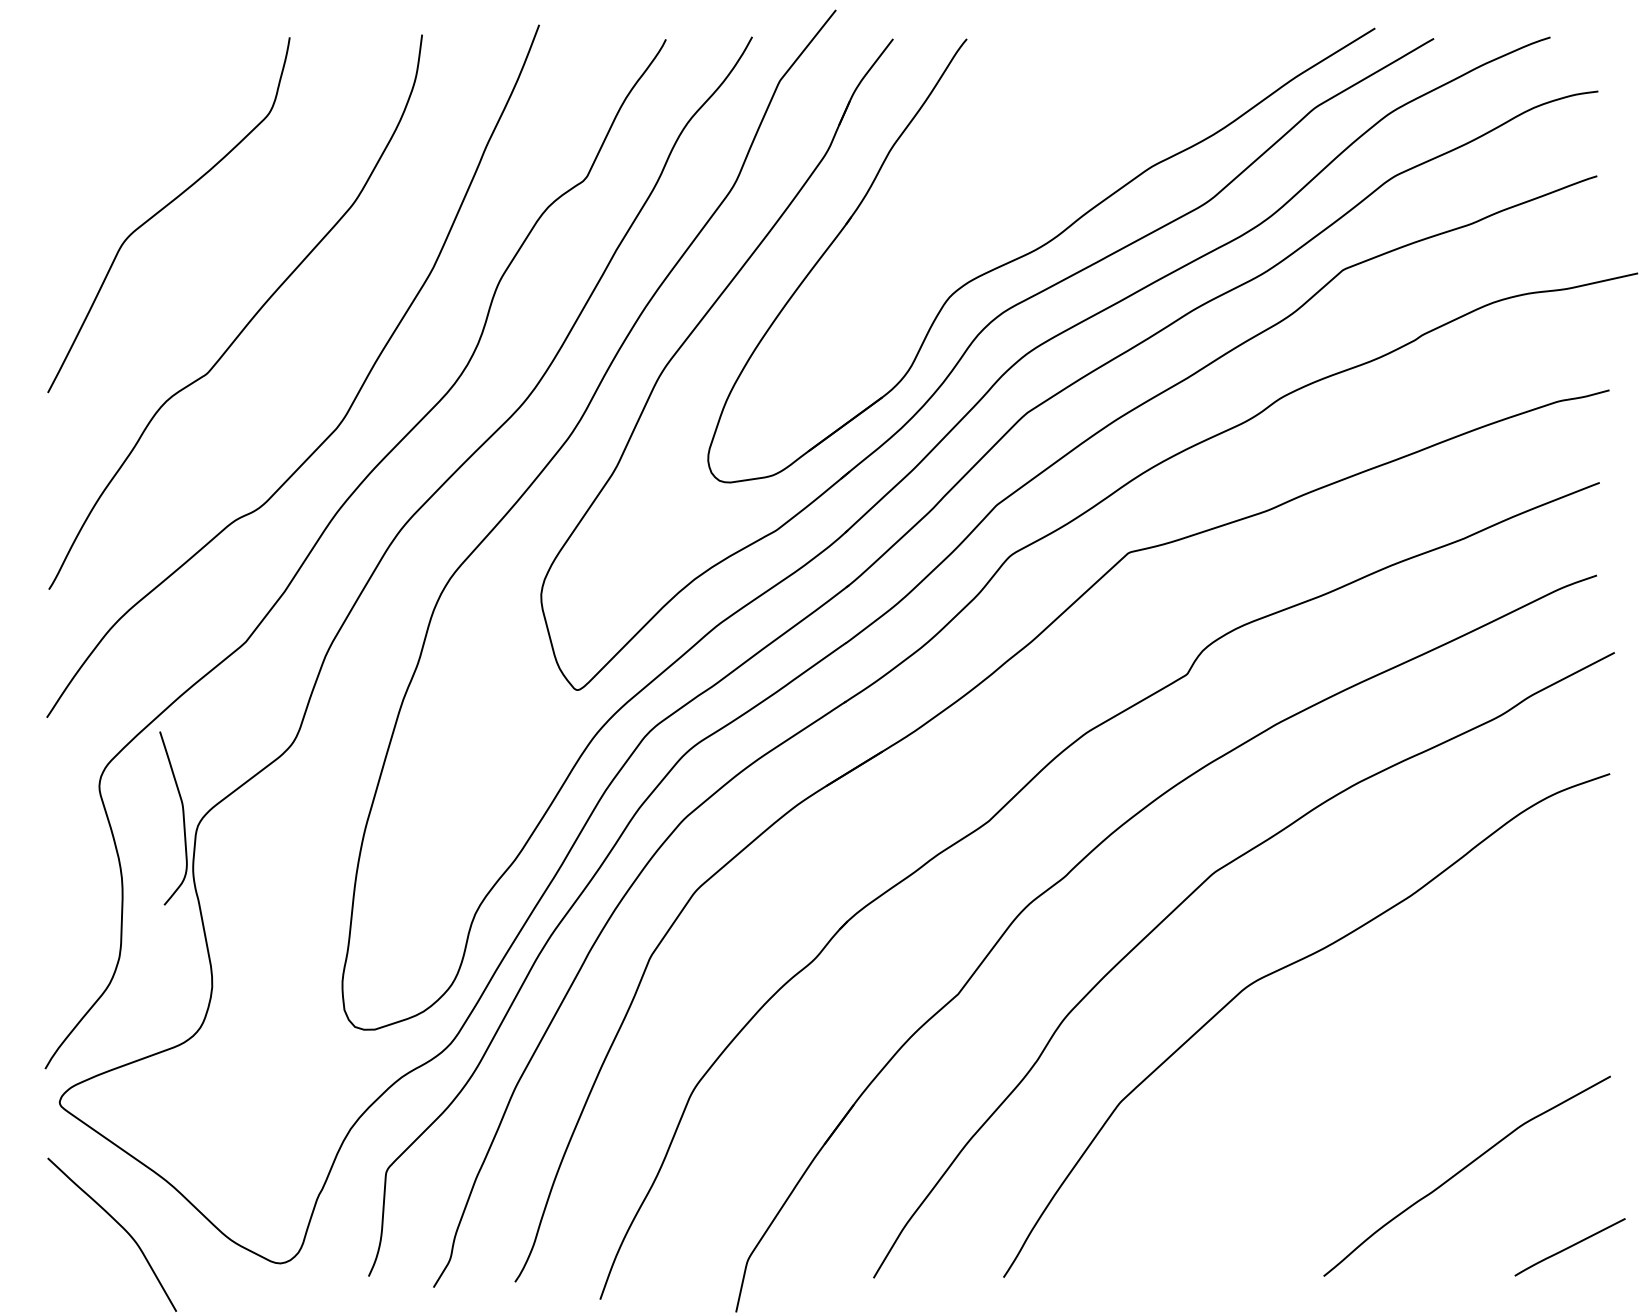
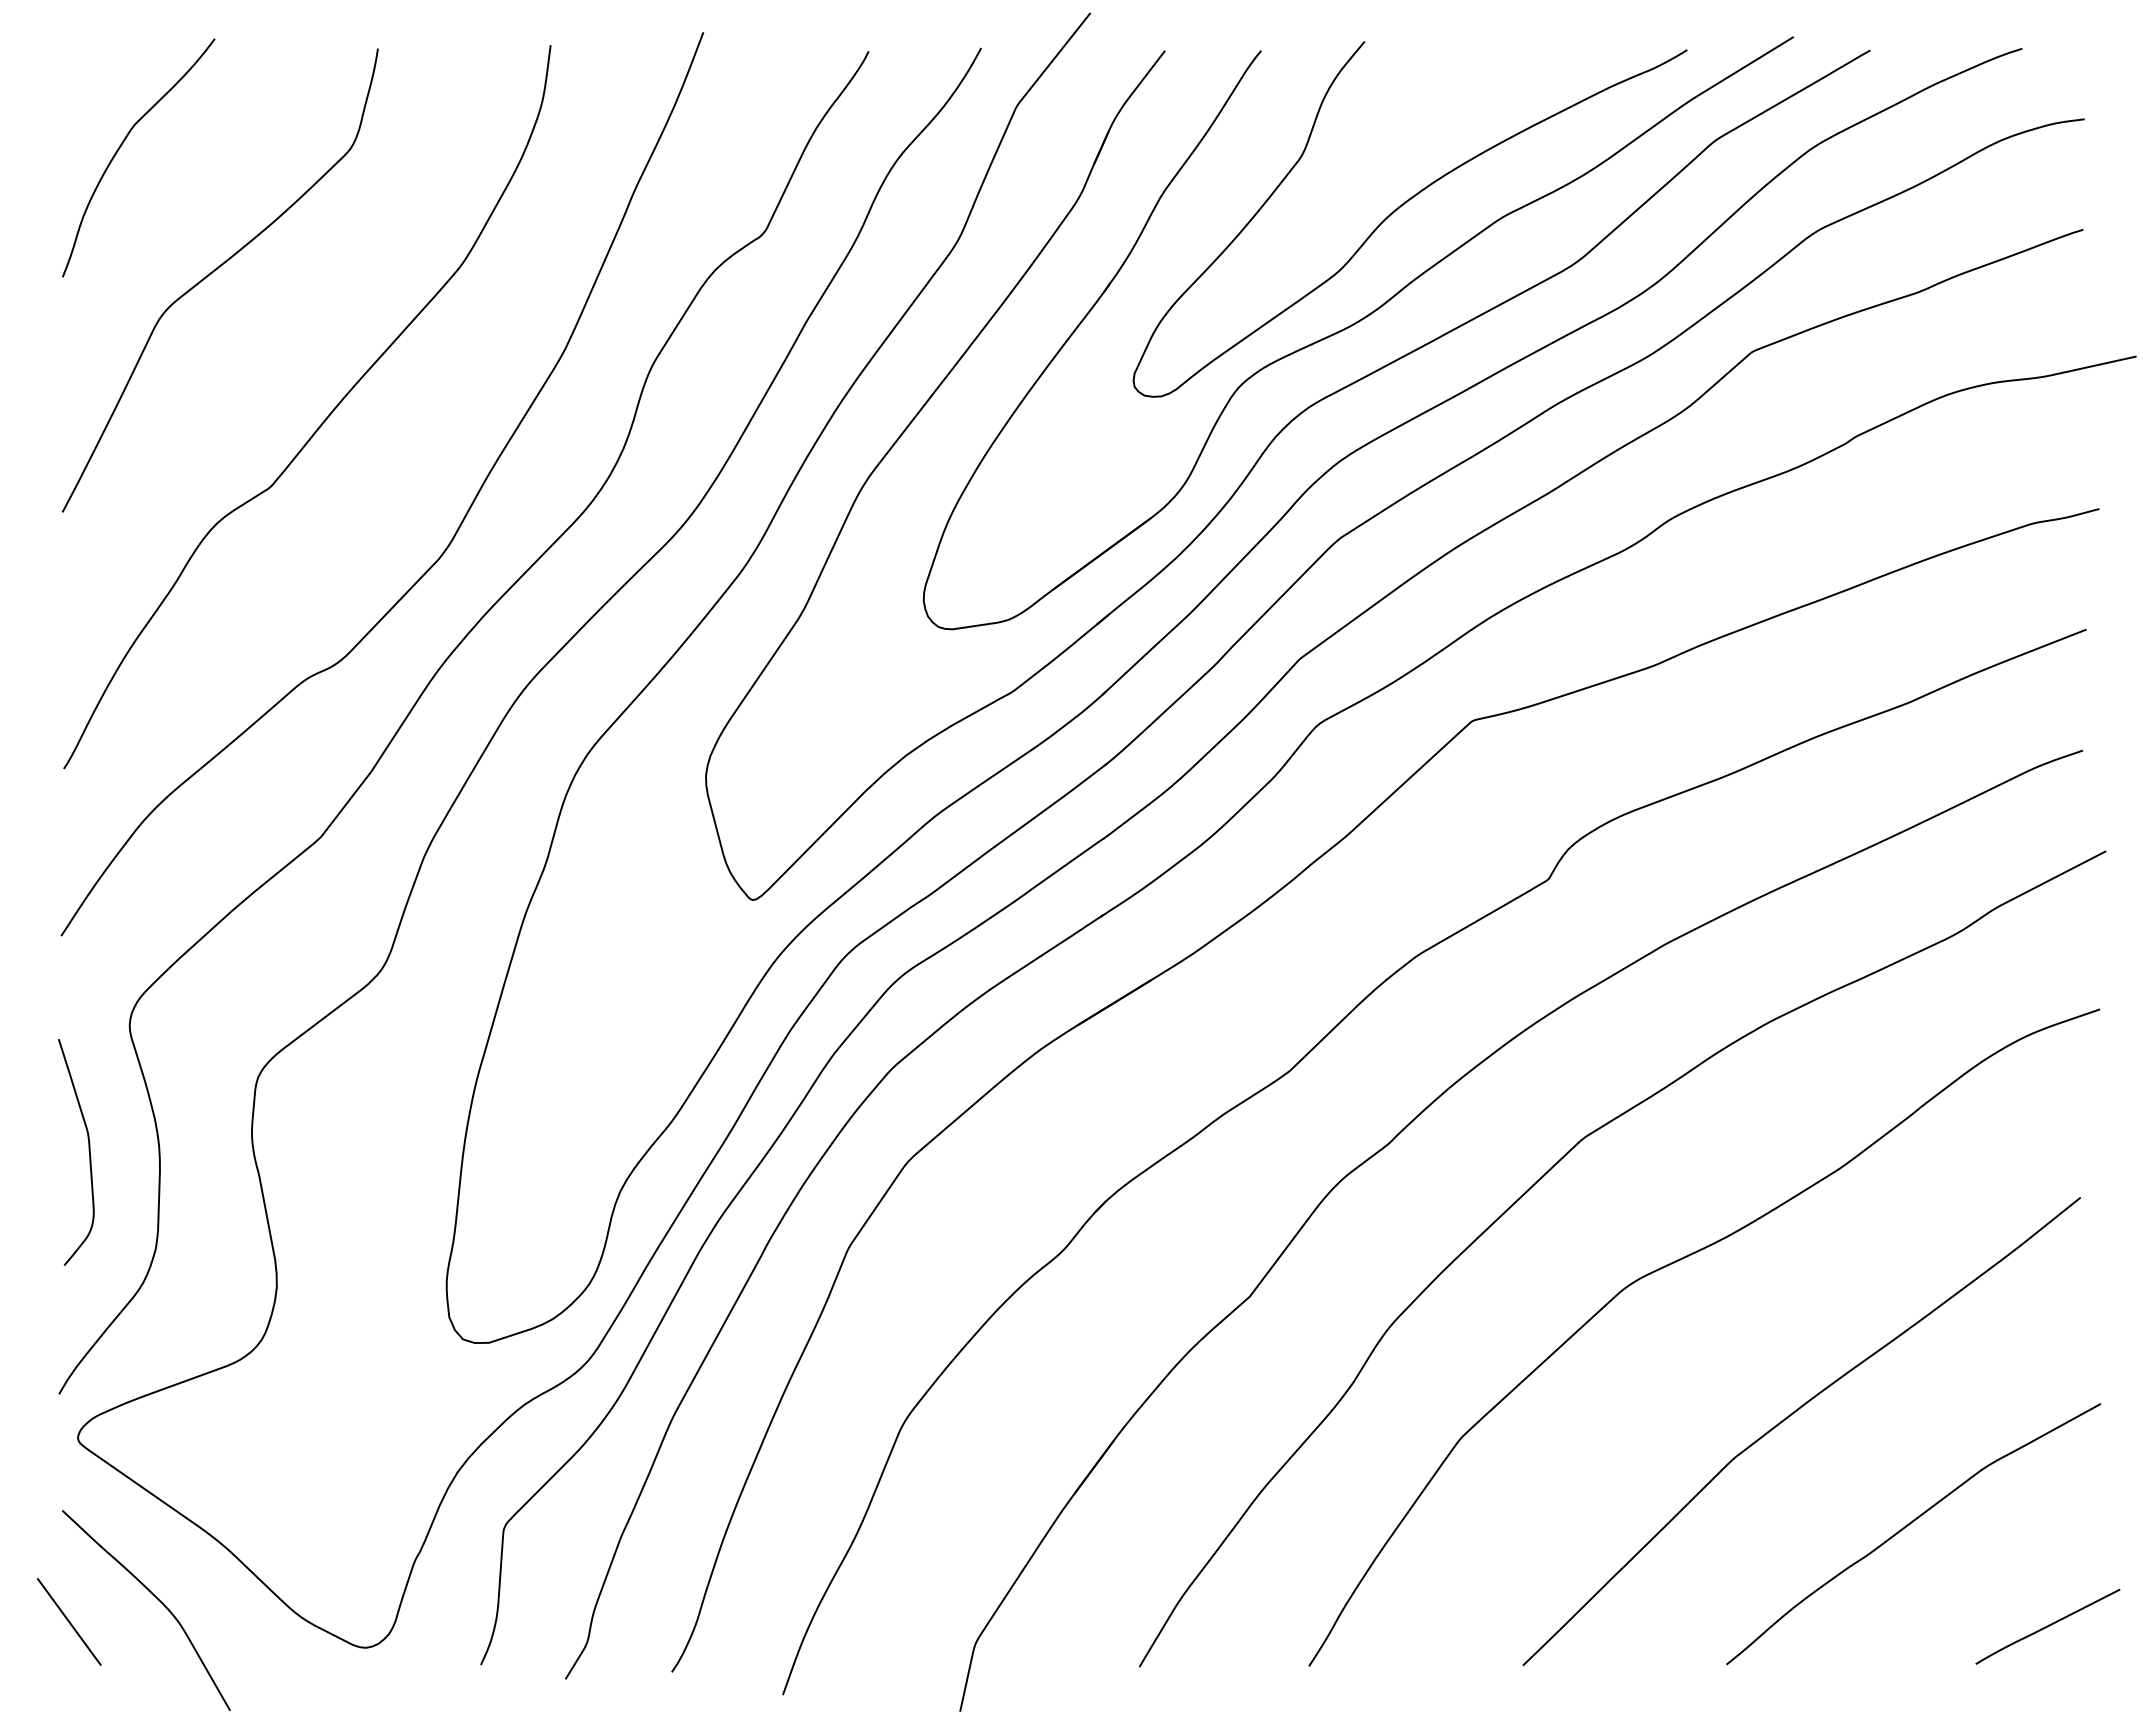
curve: (92, 113) -> (120, 148), added
curve: (1075, 158) -> (1402, 206), added
curve: (182, 817) -> (88, 1151), moved
curve: (1371, 1086) -> (1789, 1417), added
line: (53, 1243) -> (69, 1621), added

